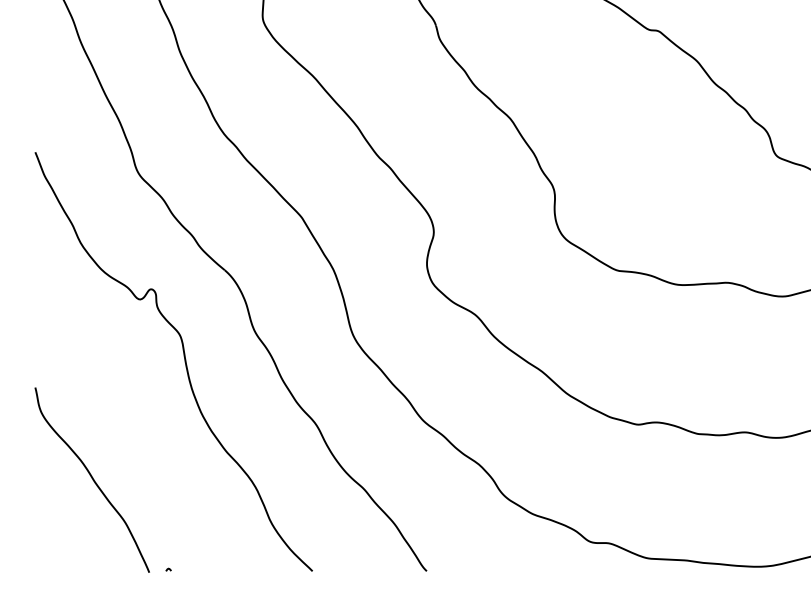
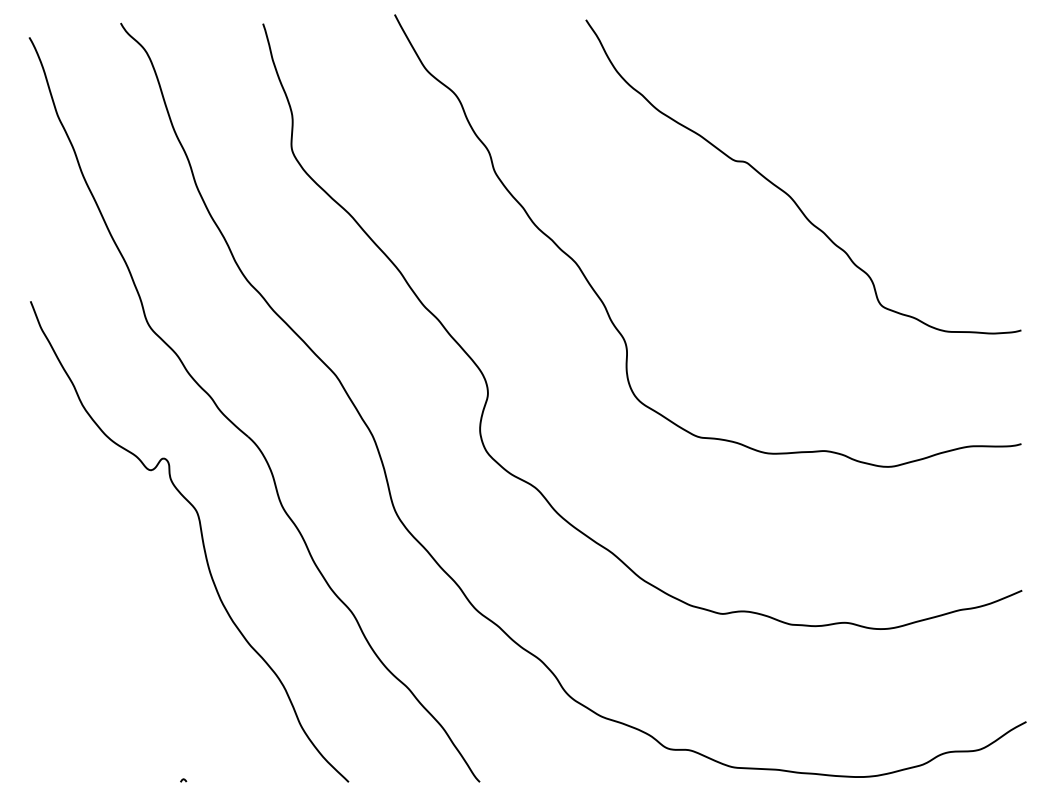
curve: (91, 479) -> (95, 676), removed

